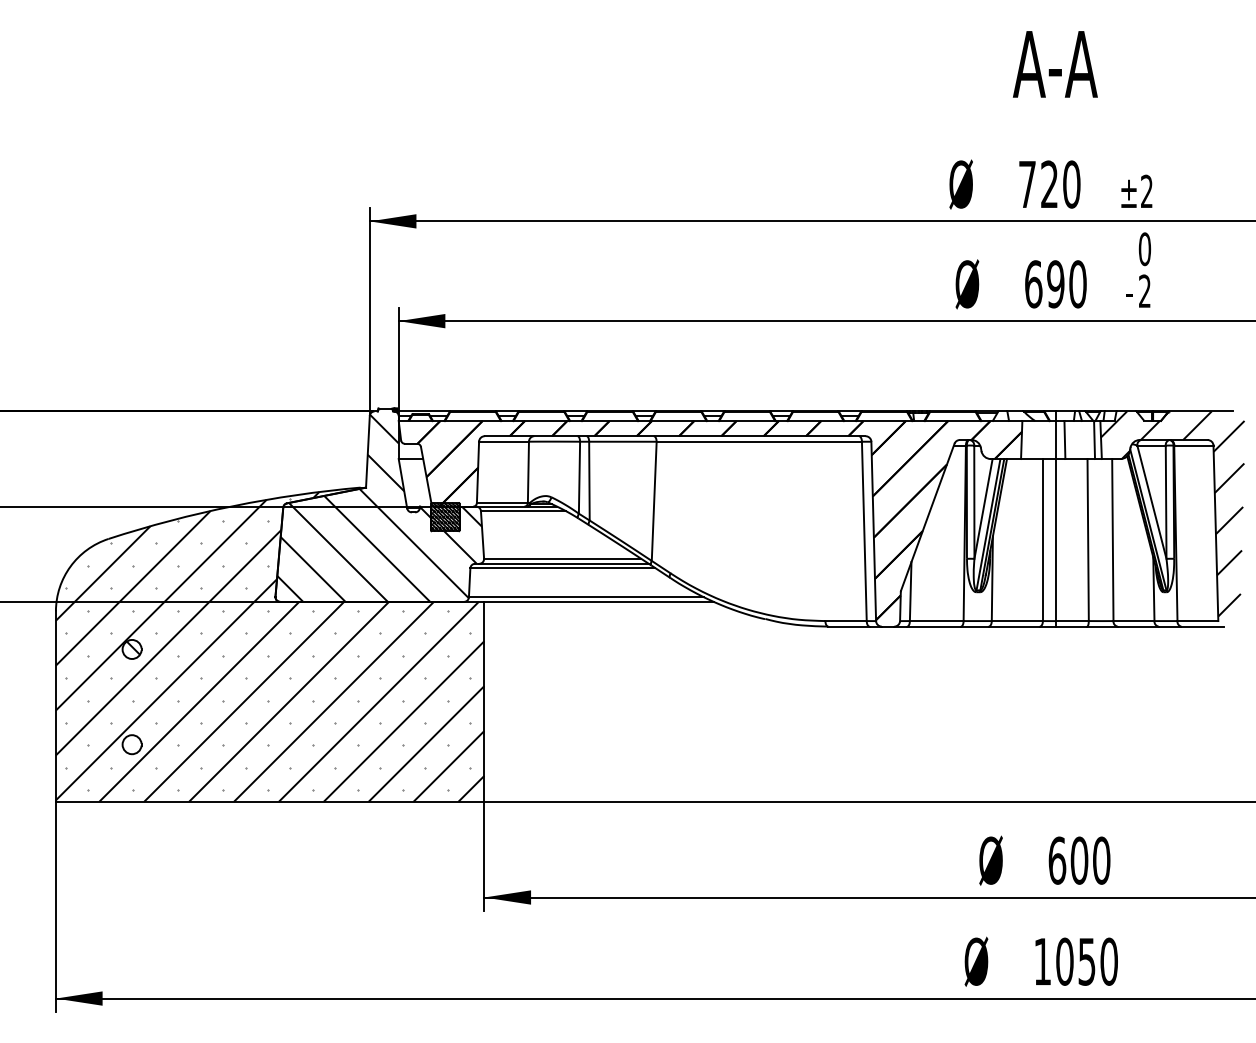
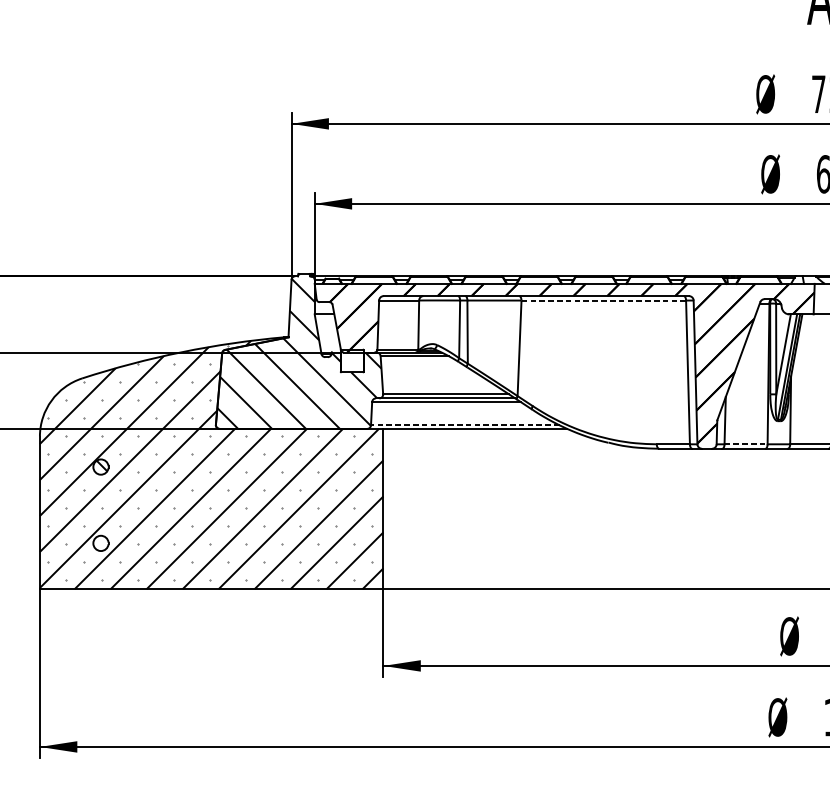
line: (759, 441) -> (603, 300), solid -> dashed
hatch: (445, 516) -> (352, 360), removed
line: (586, 597) -> (465, 425), solid -> dashed
line: (936, 621) -> (745, 444), solid -> dashed

